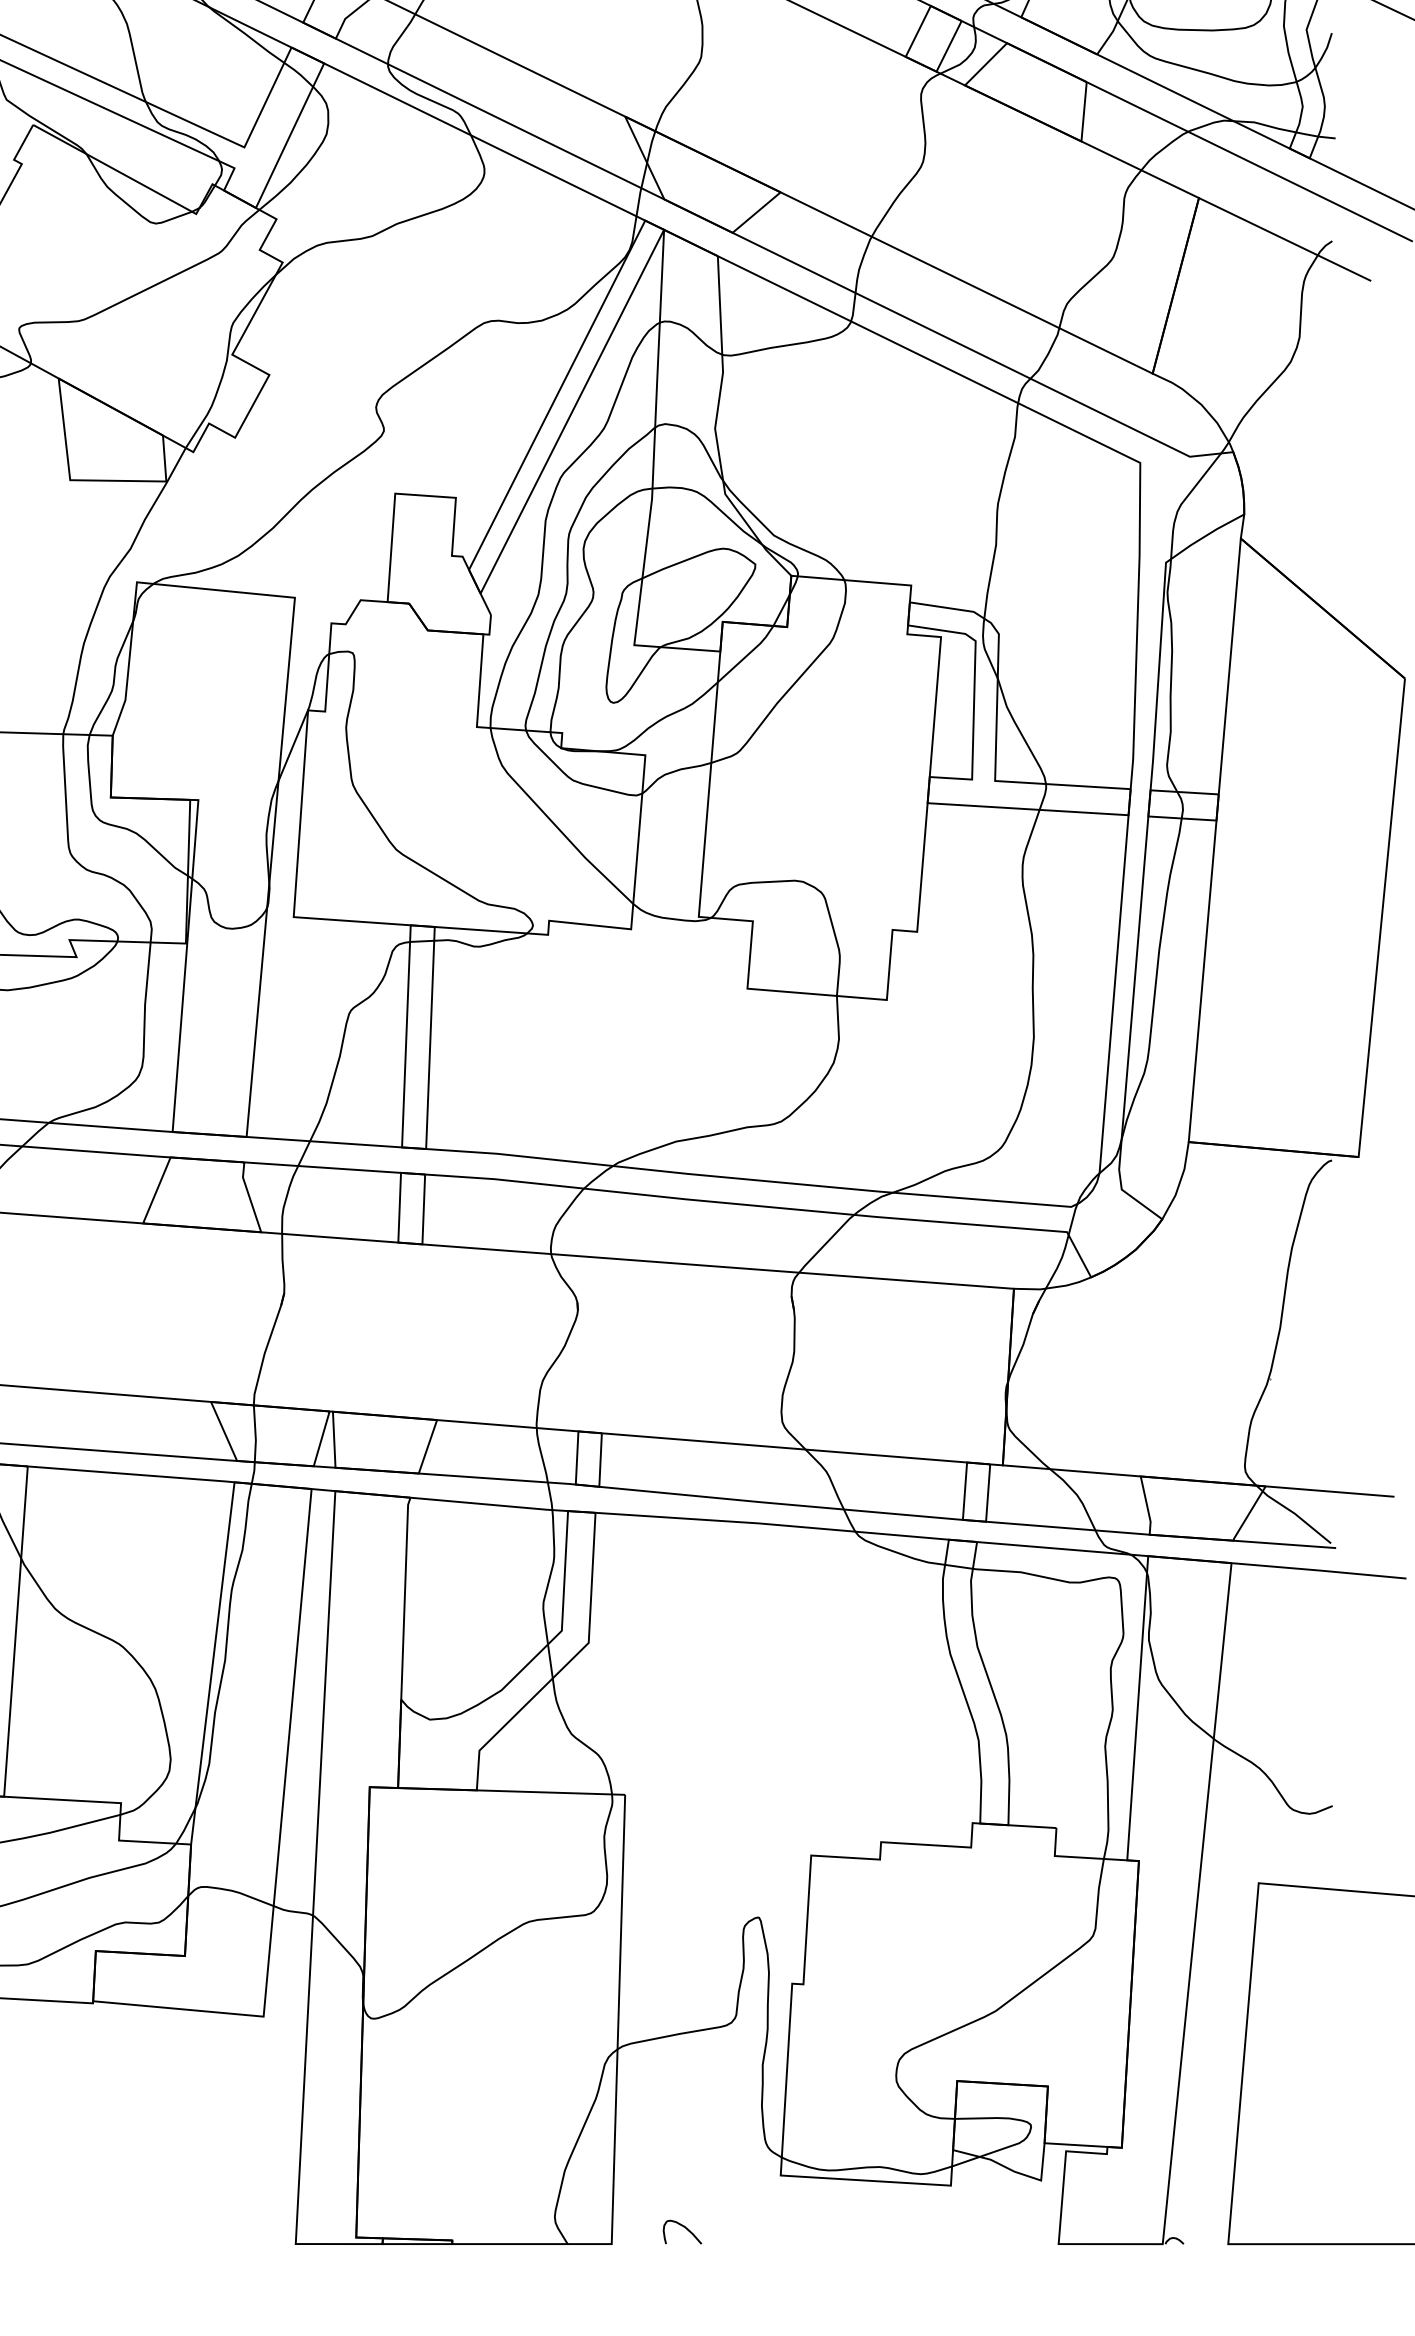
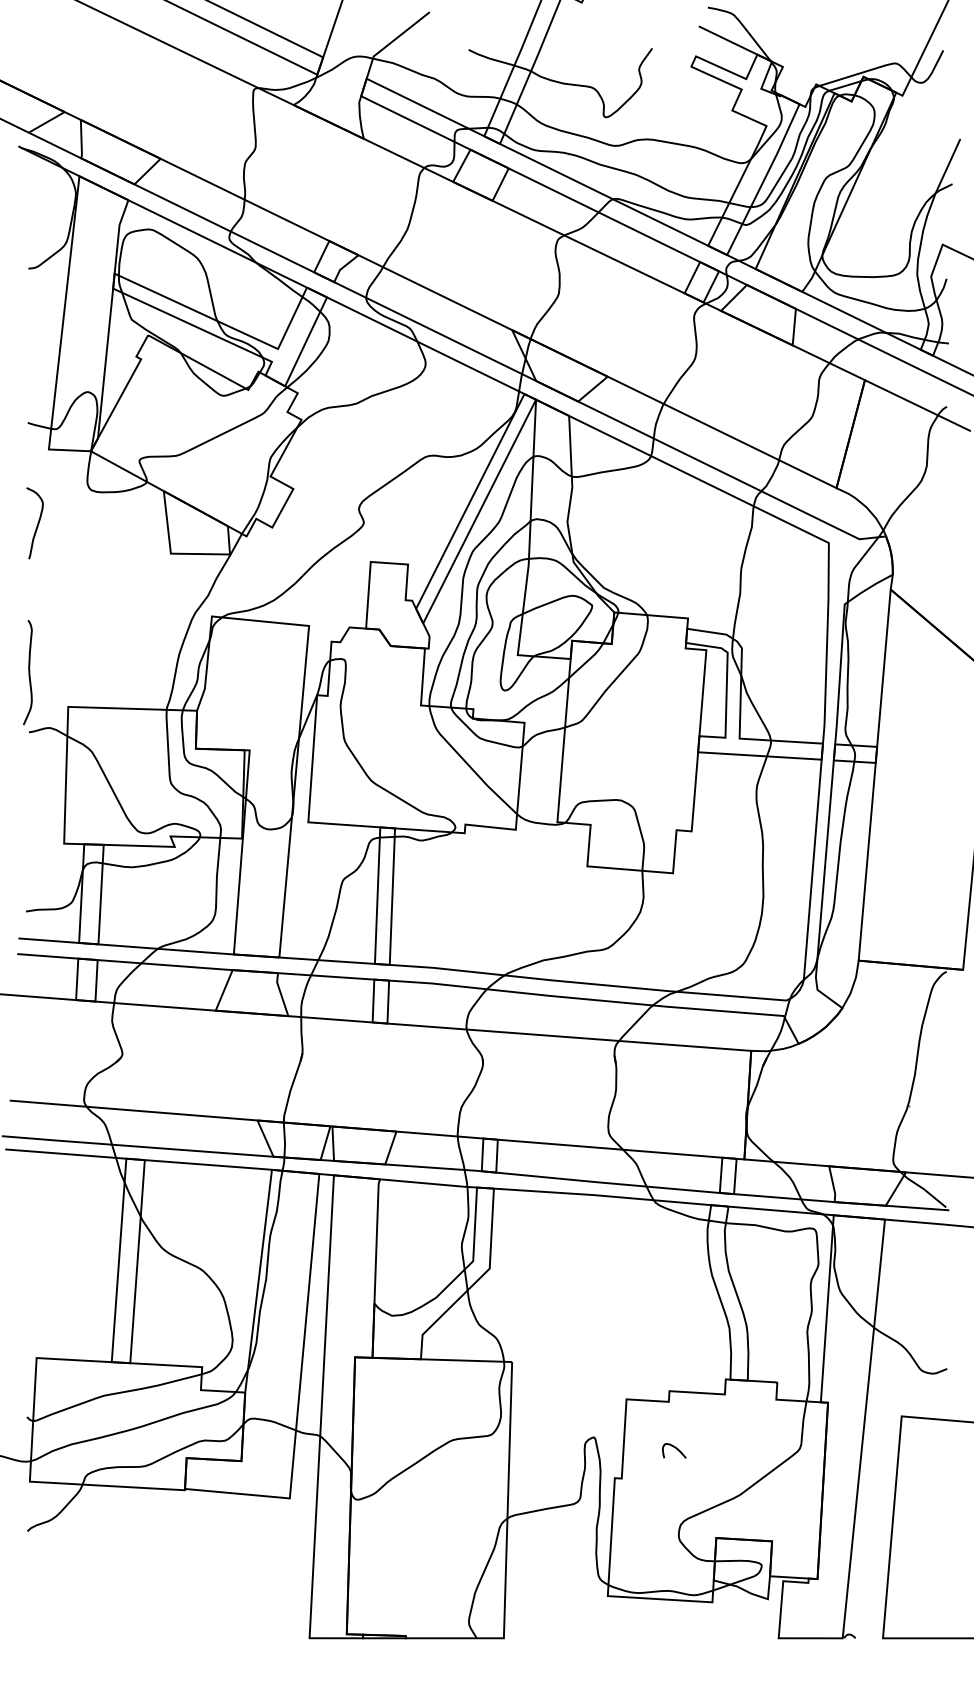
curve: (682, 2228) -> (674, 1448), moved

